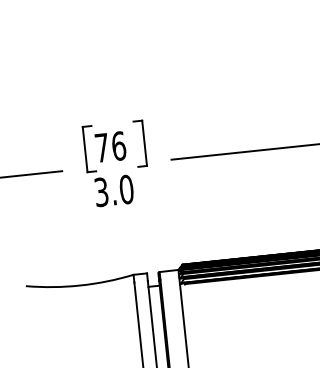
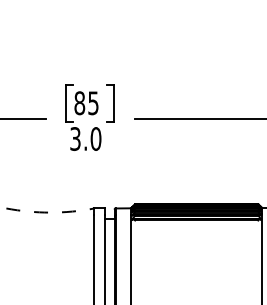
text: (110, 147) -> (86, 103), 76 -> 85
arc: (80, 285) -> (50, 212), solid -> dashed

